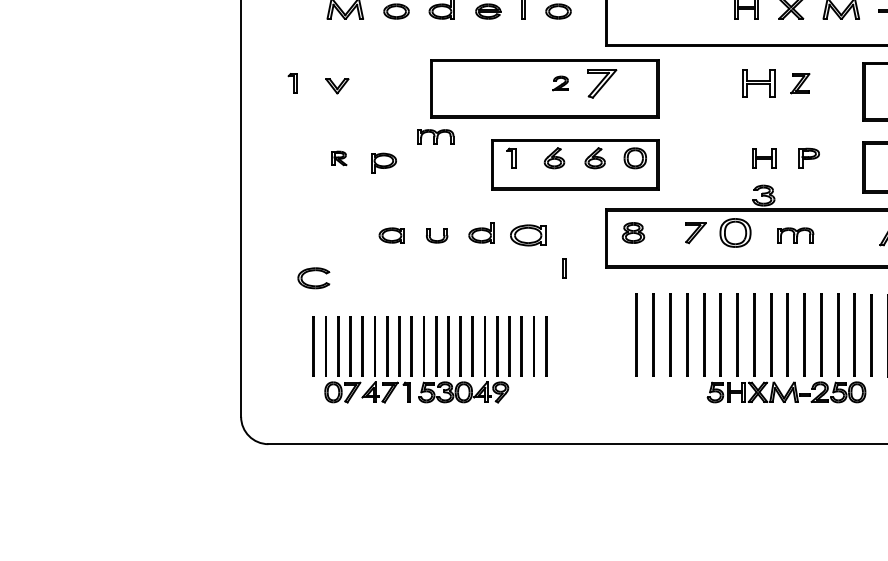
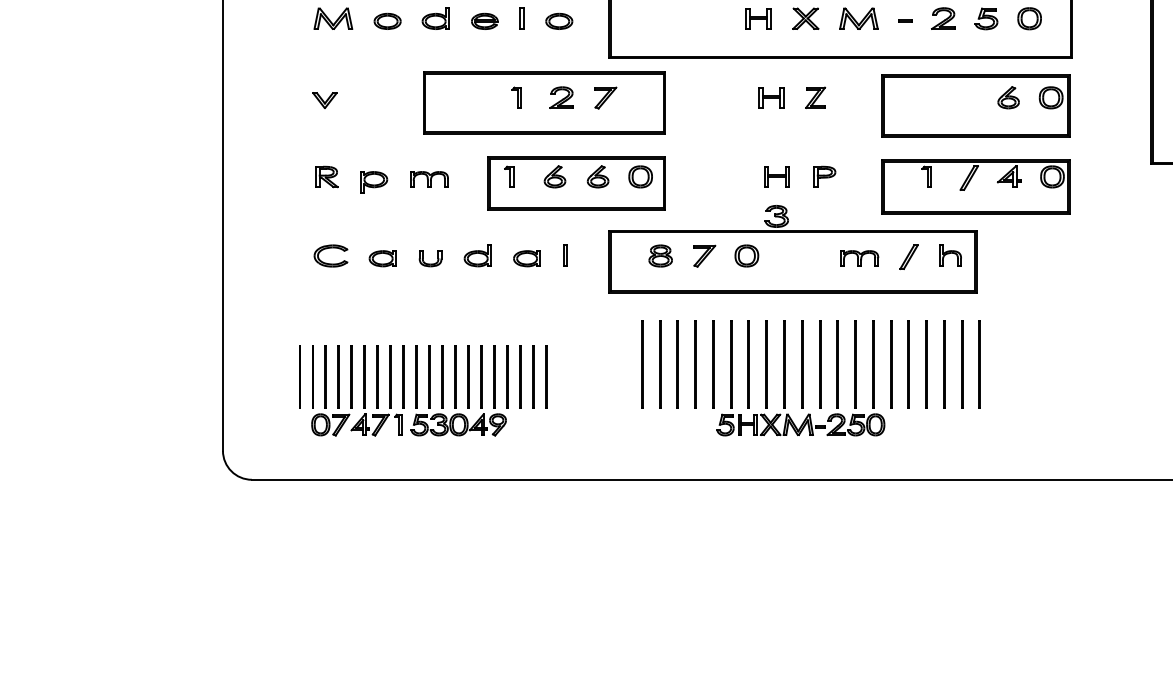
part: (292, 83) -> (516, 97), moved
part: (560, 83) -> (561, 97), size x1.43
part: (602, 83) -> (605, 97), size x0.71
part: (758, 83) -> (771, 97), size x0.71
part: (436, 137) -> (429, 179), moved
part: (338, 157) -> (326, 176), size x1.43
part: (633, 232) -> (660, 255), moved
part: (735, 232) -> (746, 255), size x0.71
part: (527, 235) -> (526, 258), size x0.71
part: (795, 235) -> (859, 258), moved
line: (563, 268) -> (564, 255), moved
part: (313, 271) -> (330, 248), moved

